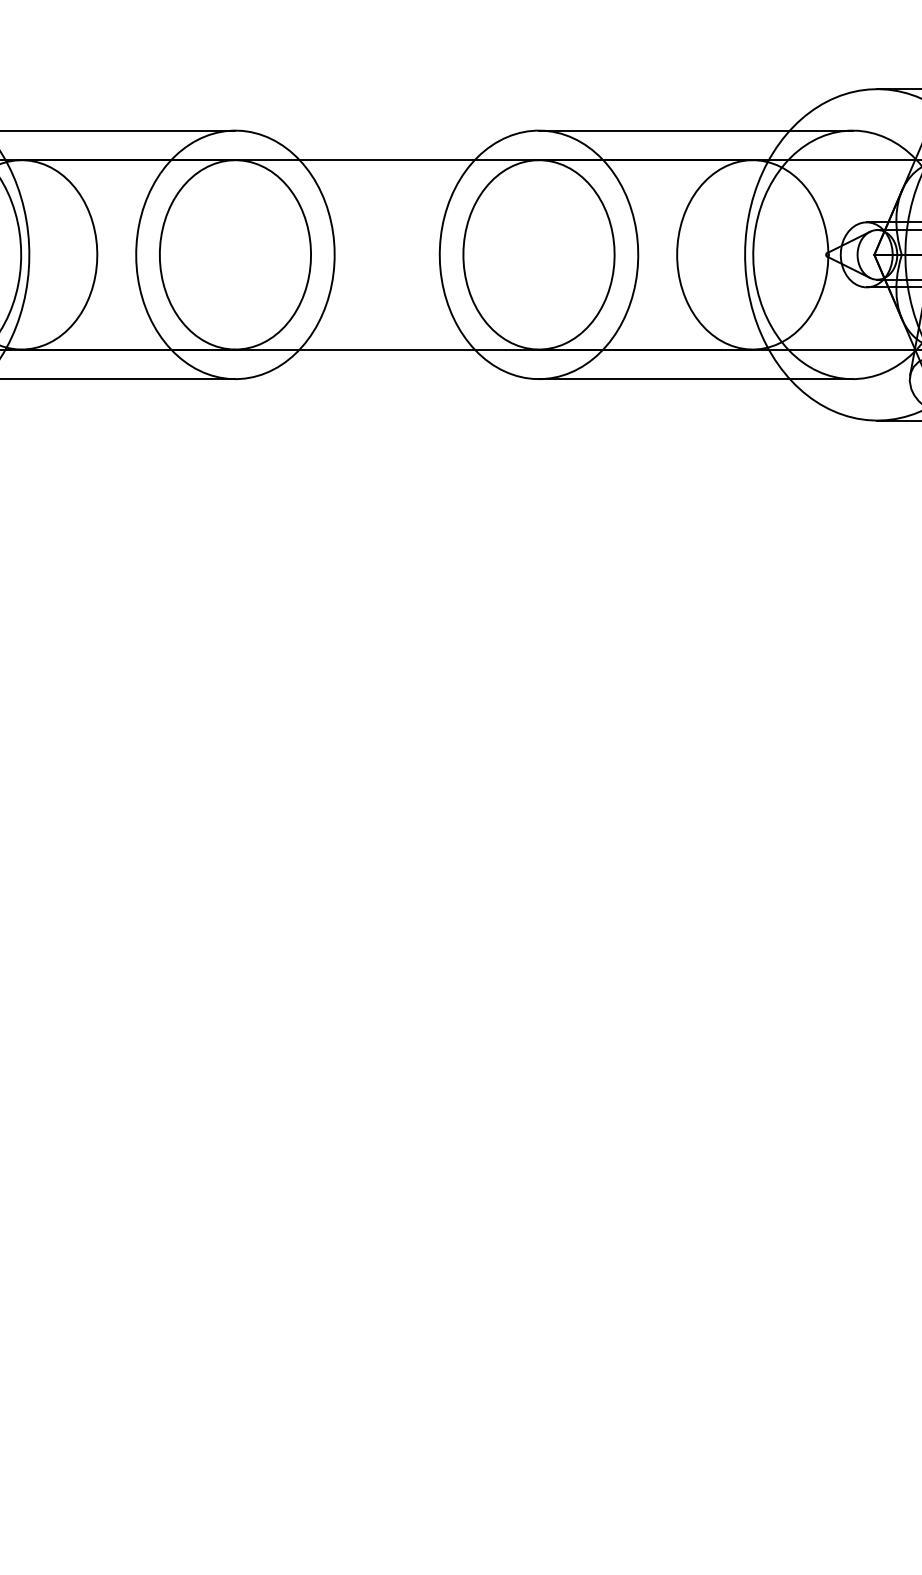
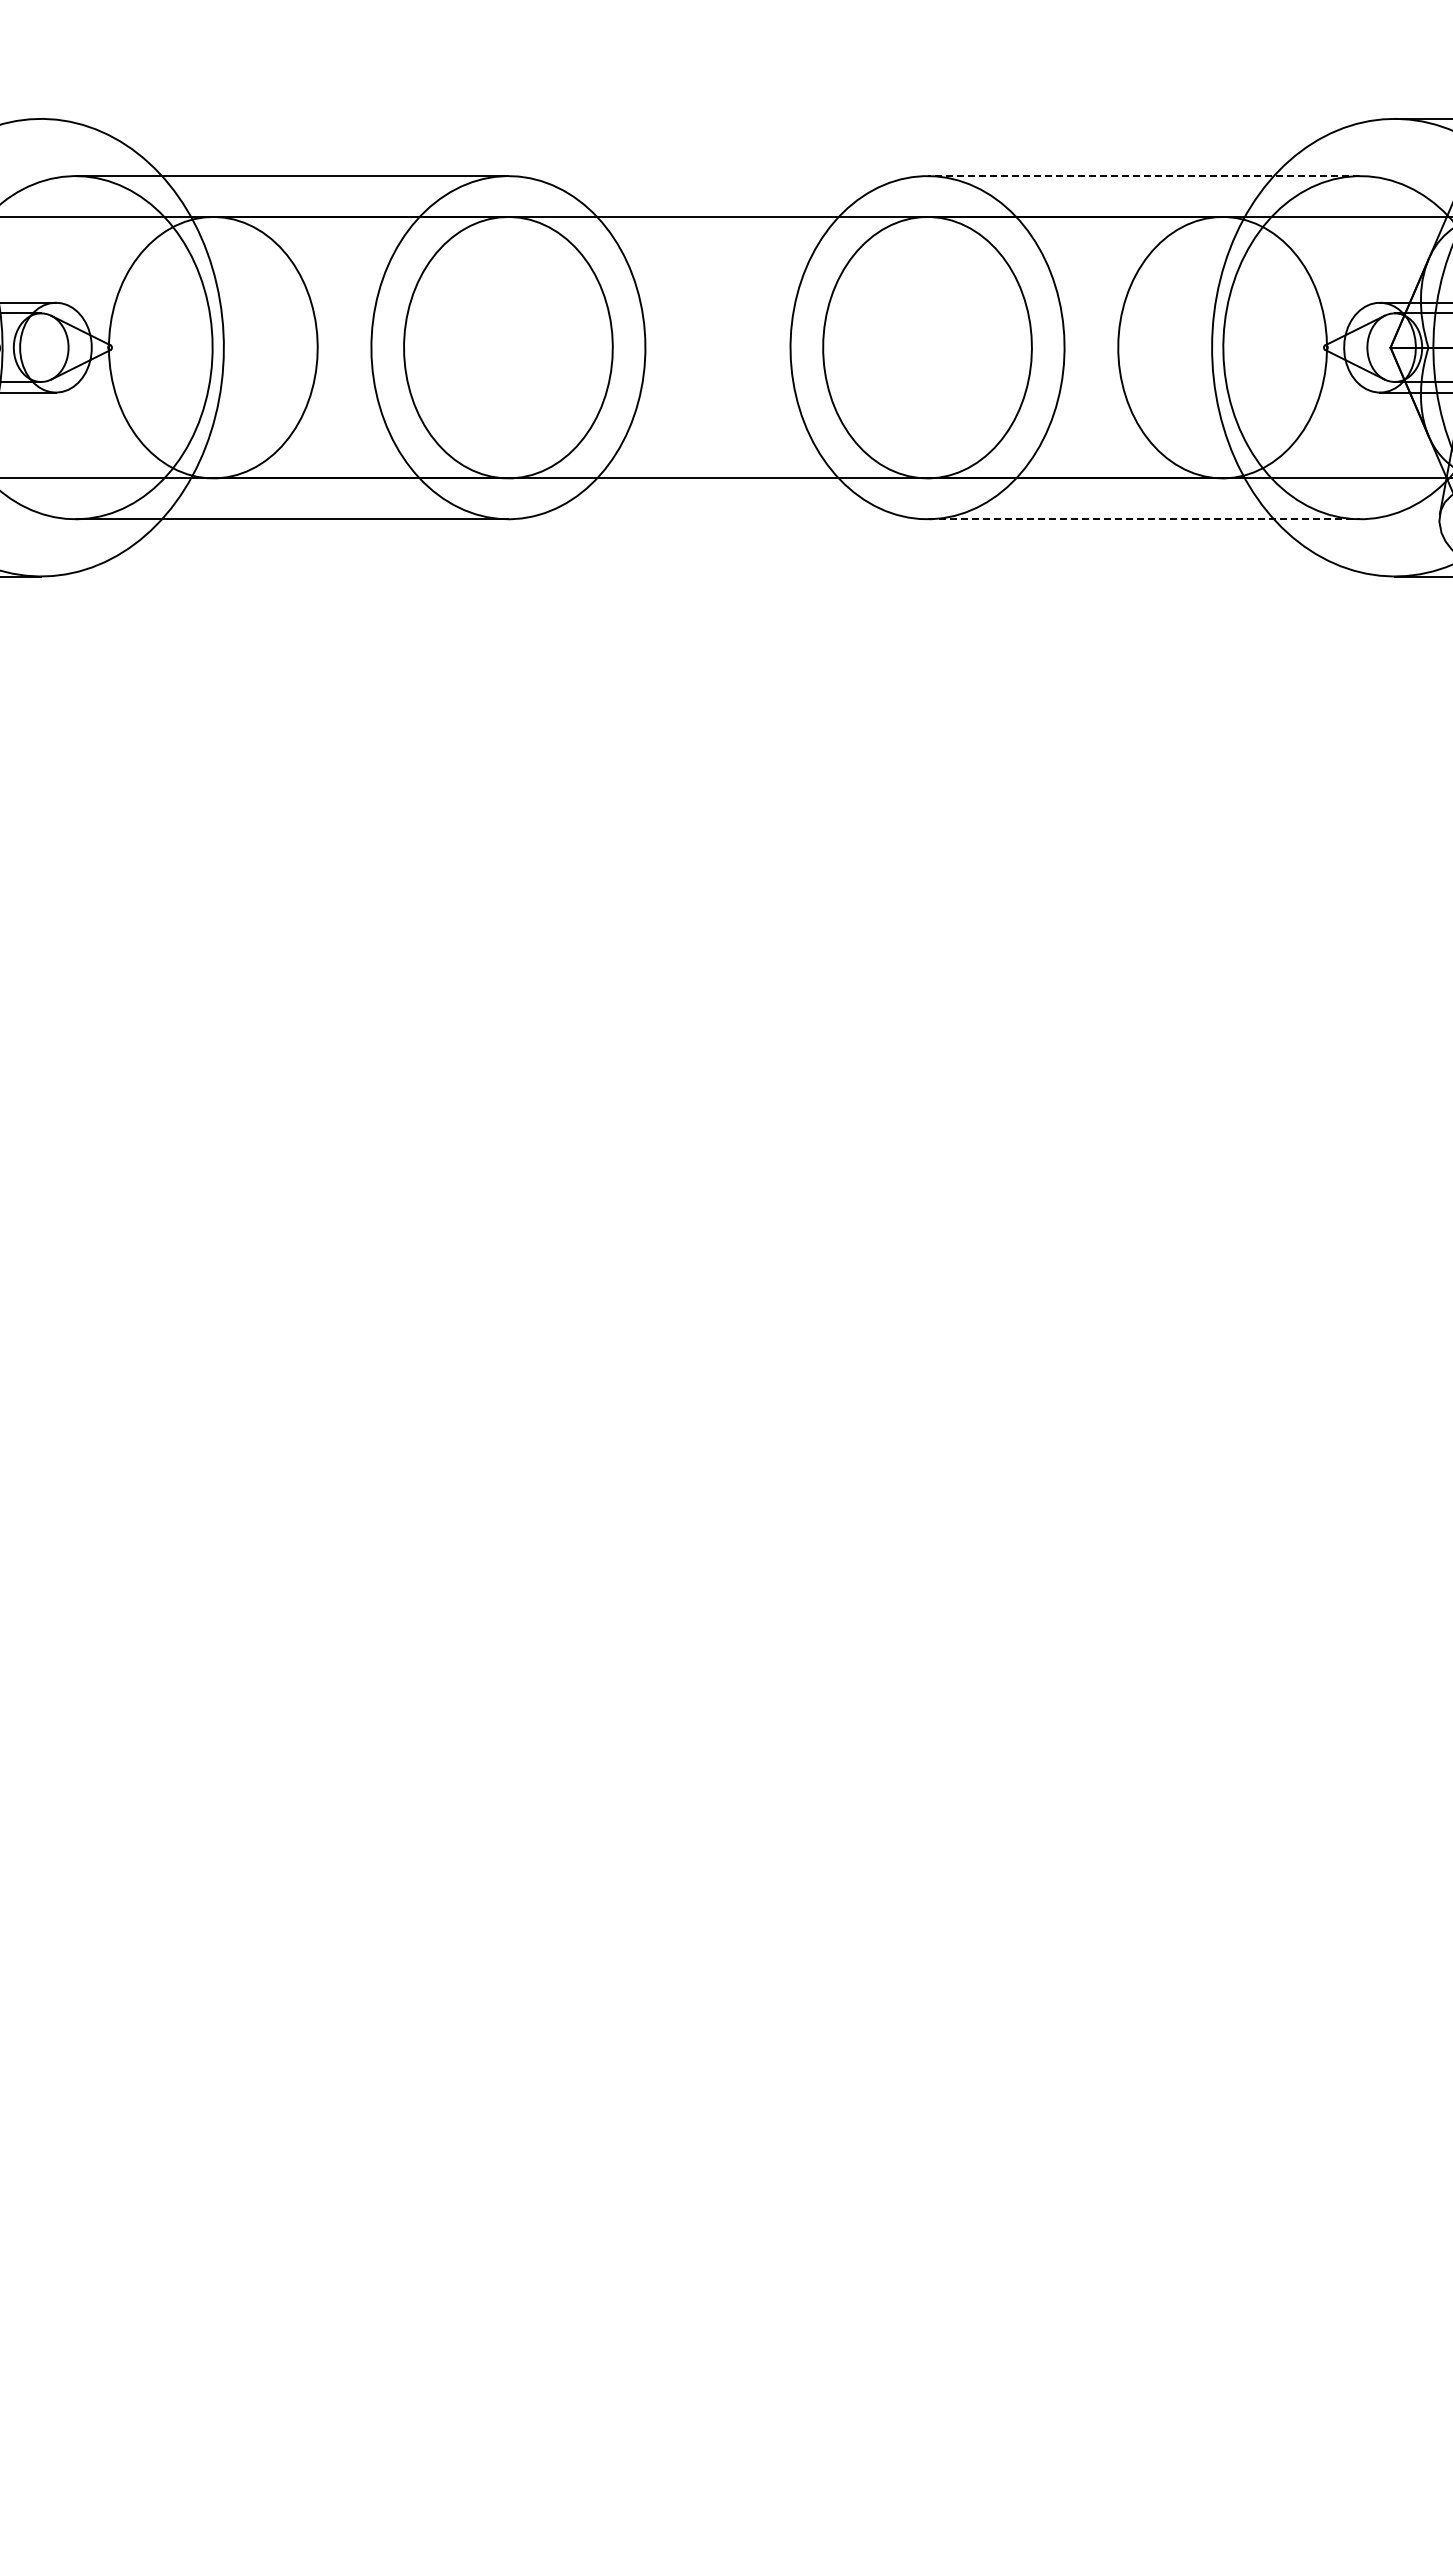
line: (695, 130) -> (1143, 176), solid -> dashed
line: (696, 379) -> (1144, 519), solid -> dashed

